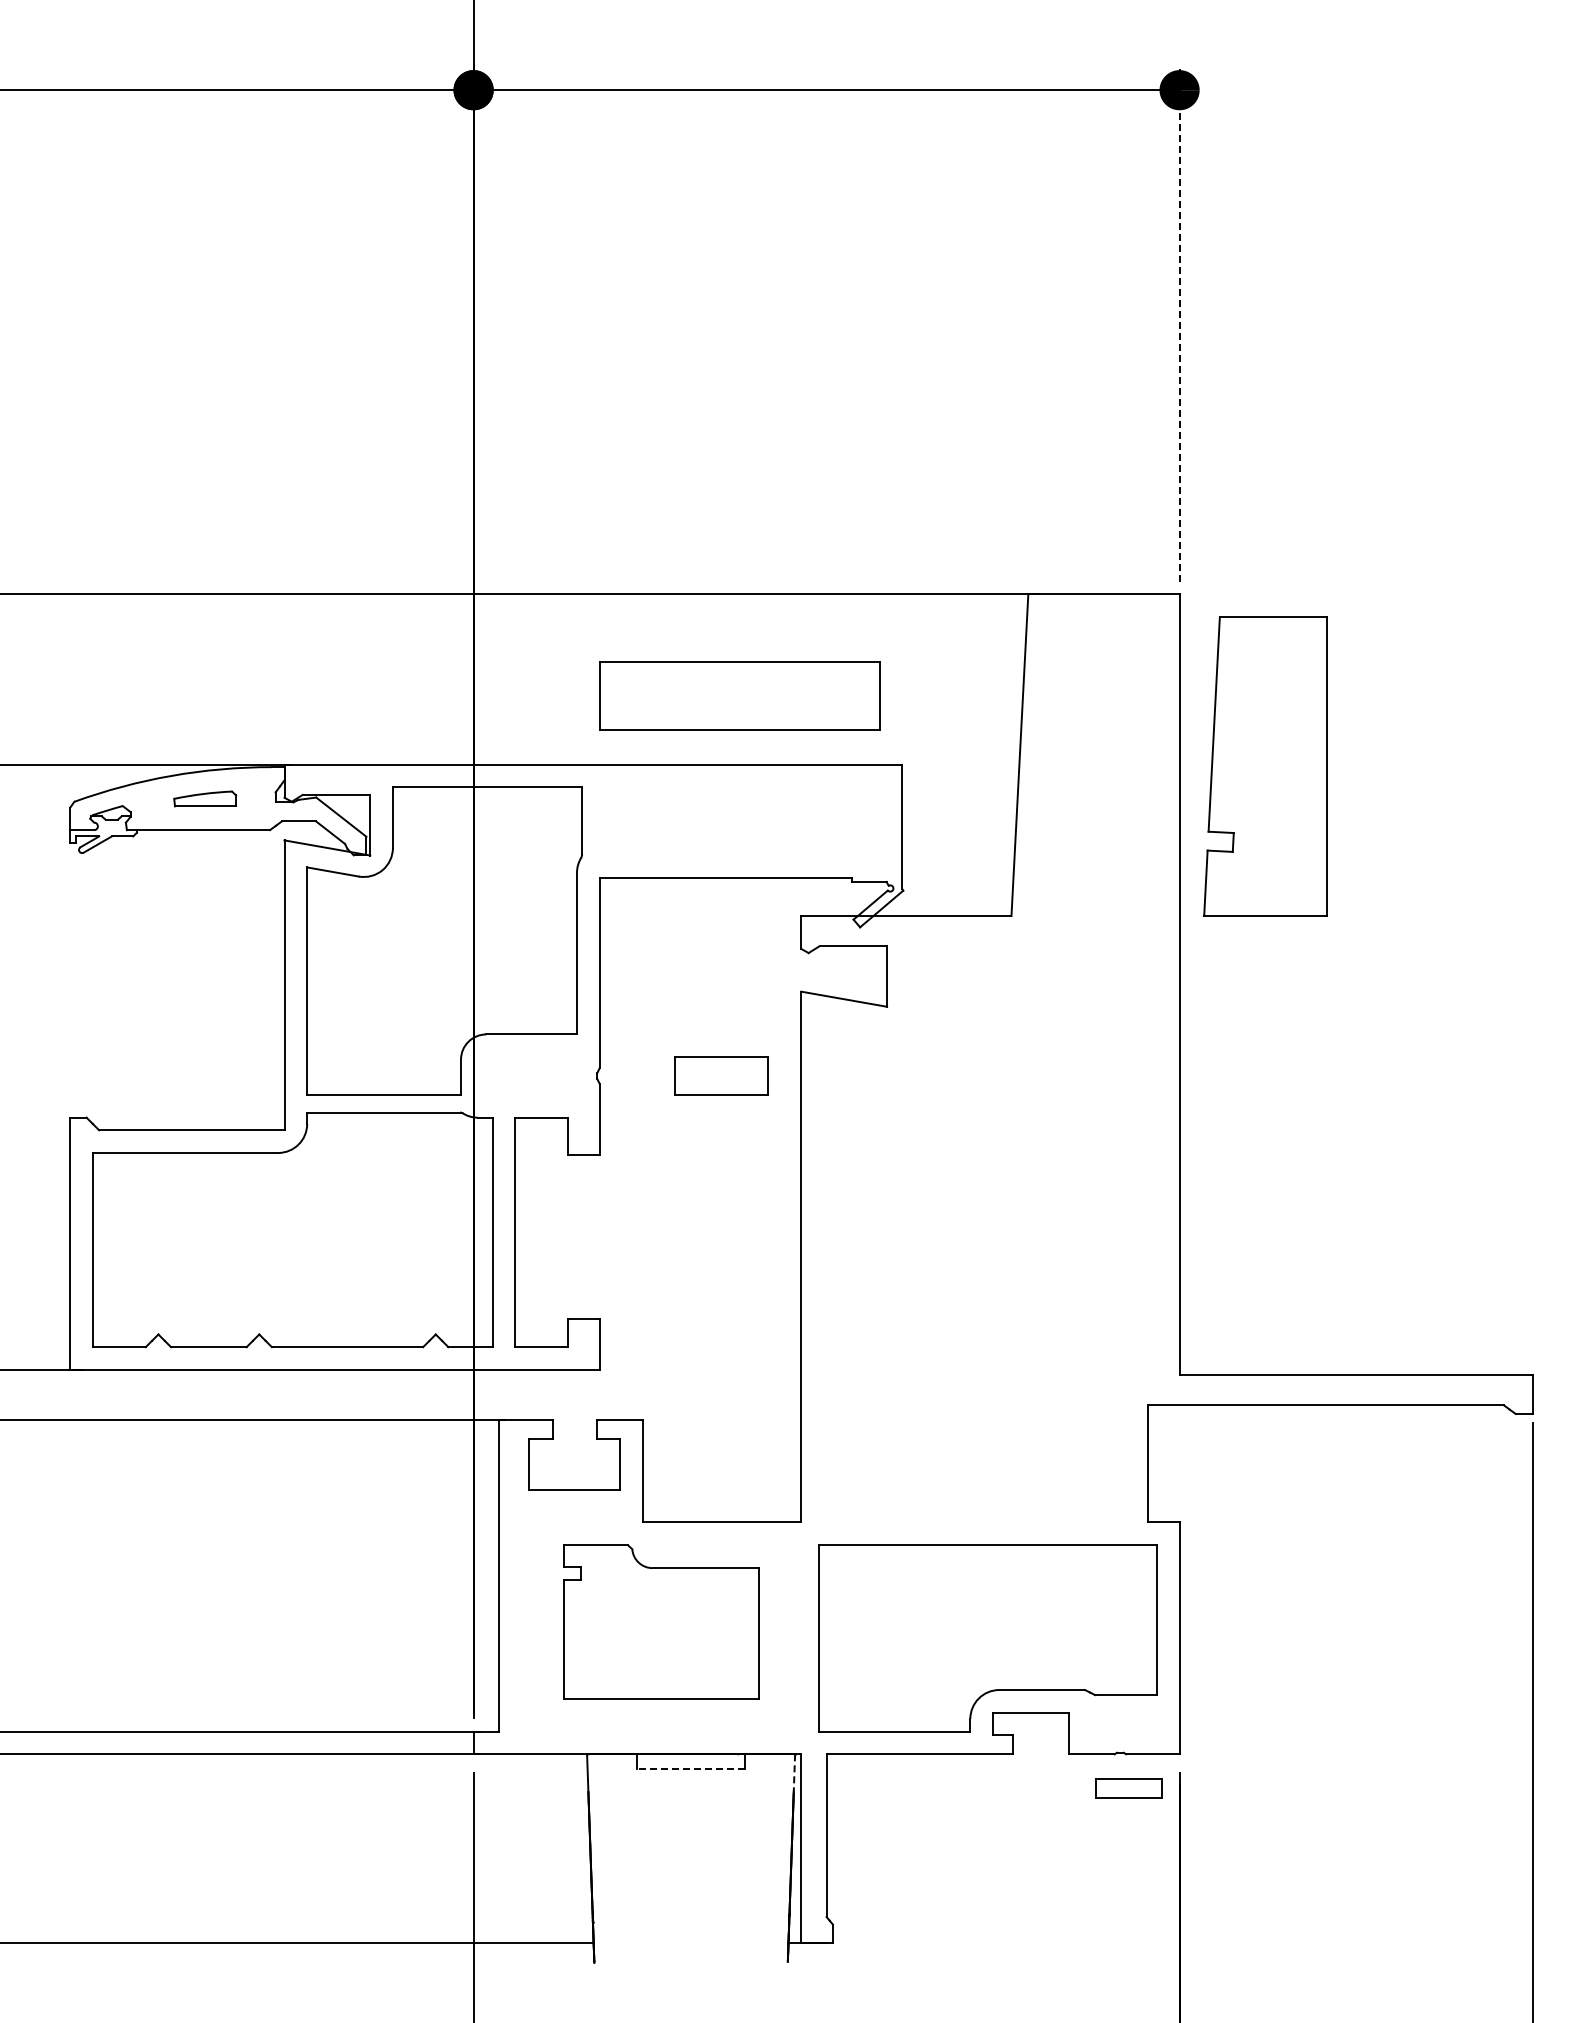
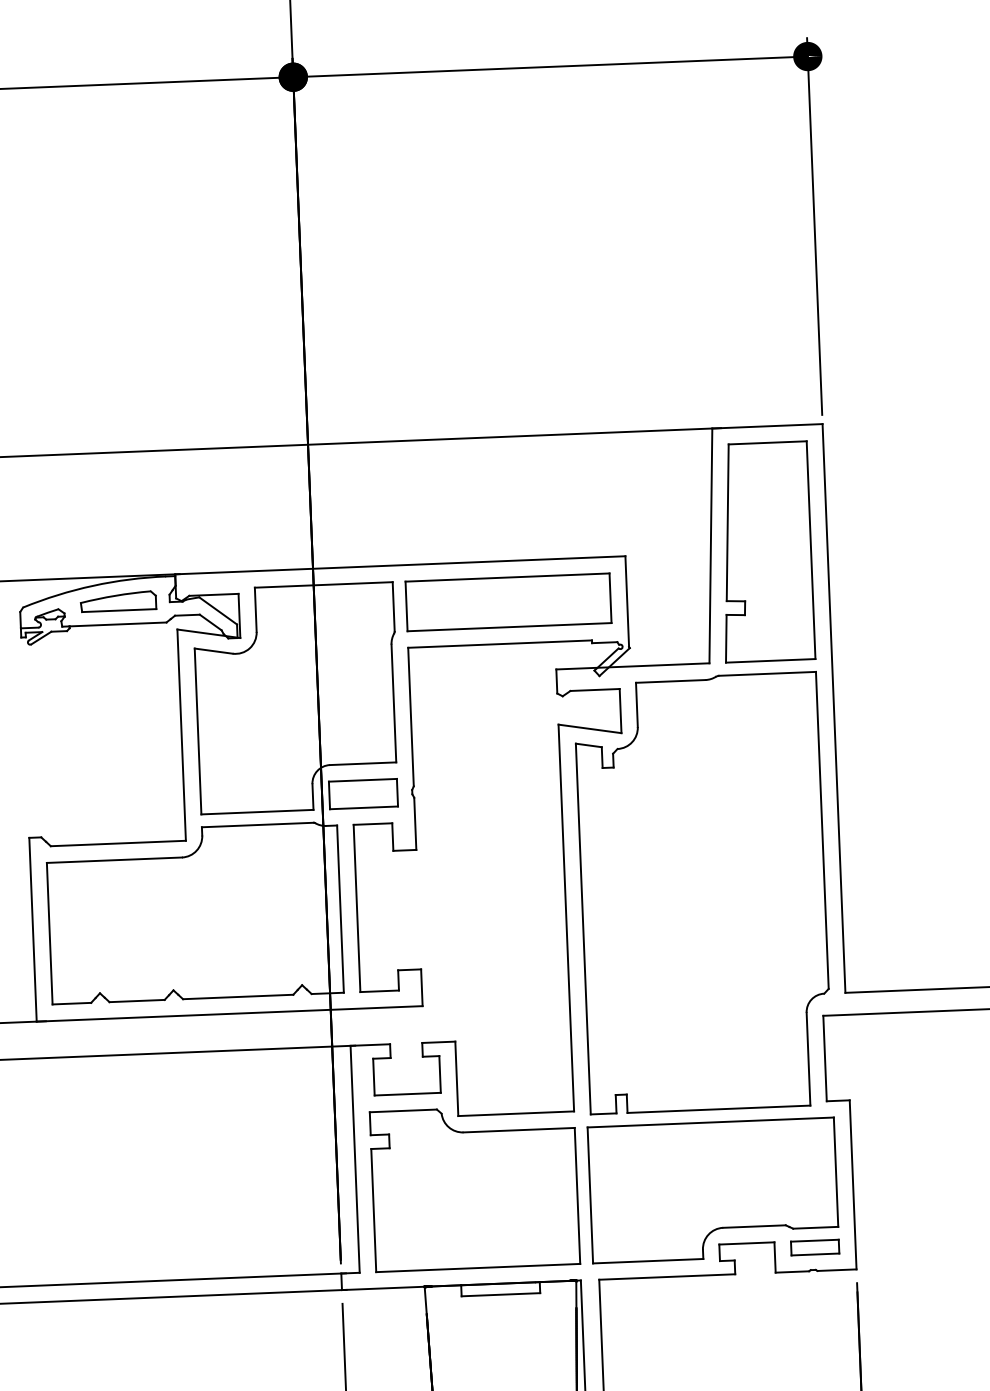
line: (1179, 322) -> (814, 225), dashed -> solid
part: (739, 695) -> (508, 601), moved
part: (1265, 766) -> (766, 551), moved
part: (204, 798) -> (117, 601), size x1.67
part: (721, 1075) -> (363, 793), moved
part: (990, 1229) -> (703, 892), added
part: (661, 1621) -> (475, 1187), size x1.43
line: (691, 1769) -> (501, 1294), dashed -> solid
line: (794, 1773) -> (576, 1294), dashed -> solid
part: (1128, 1788) -> (814, 1247), moved

